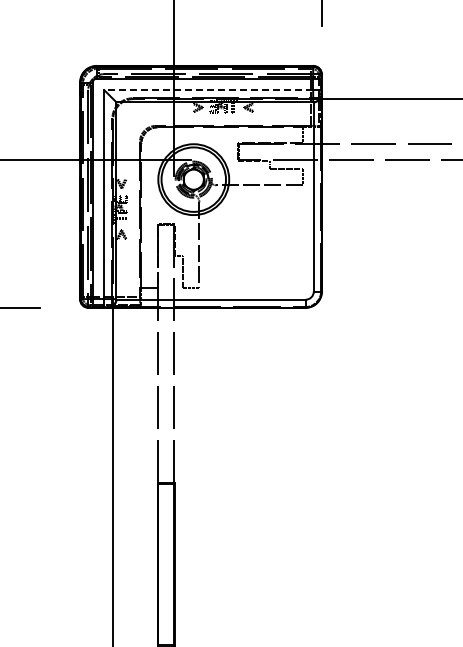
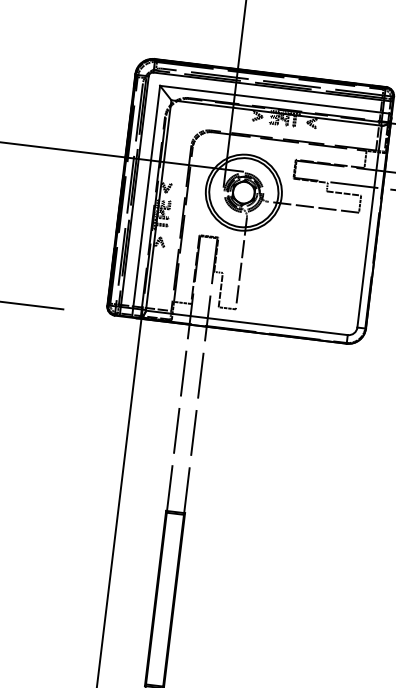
line: (208, 90) -> (271, 99), dashed -> solid

